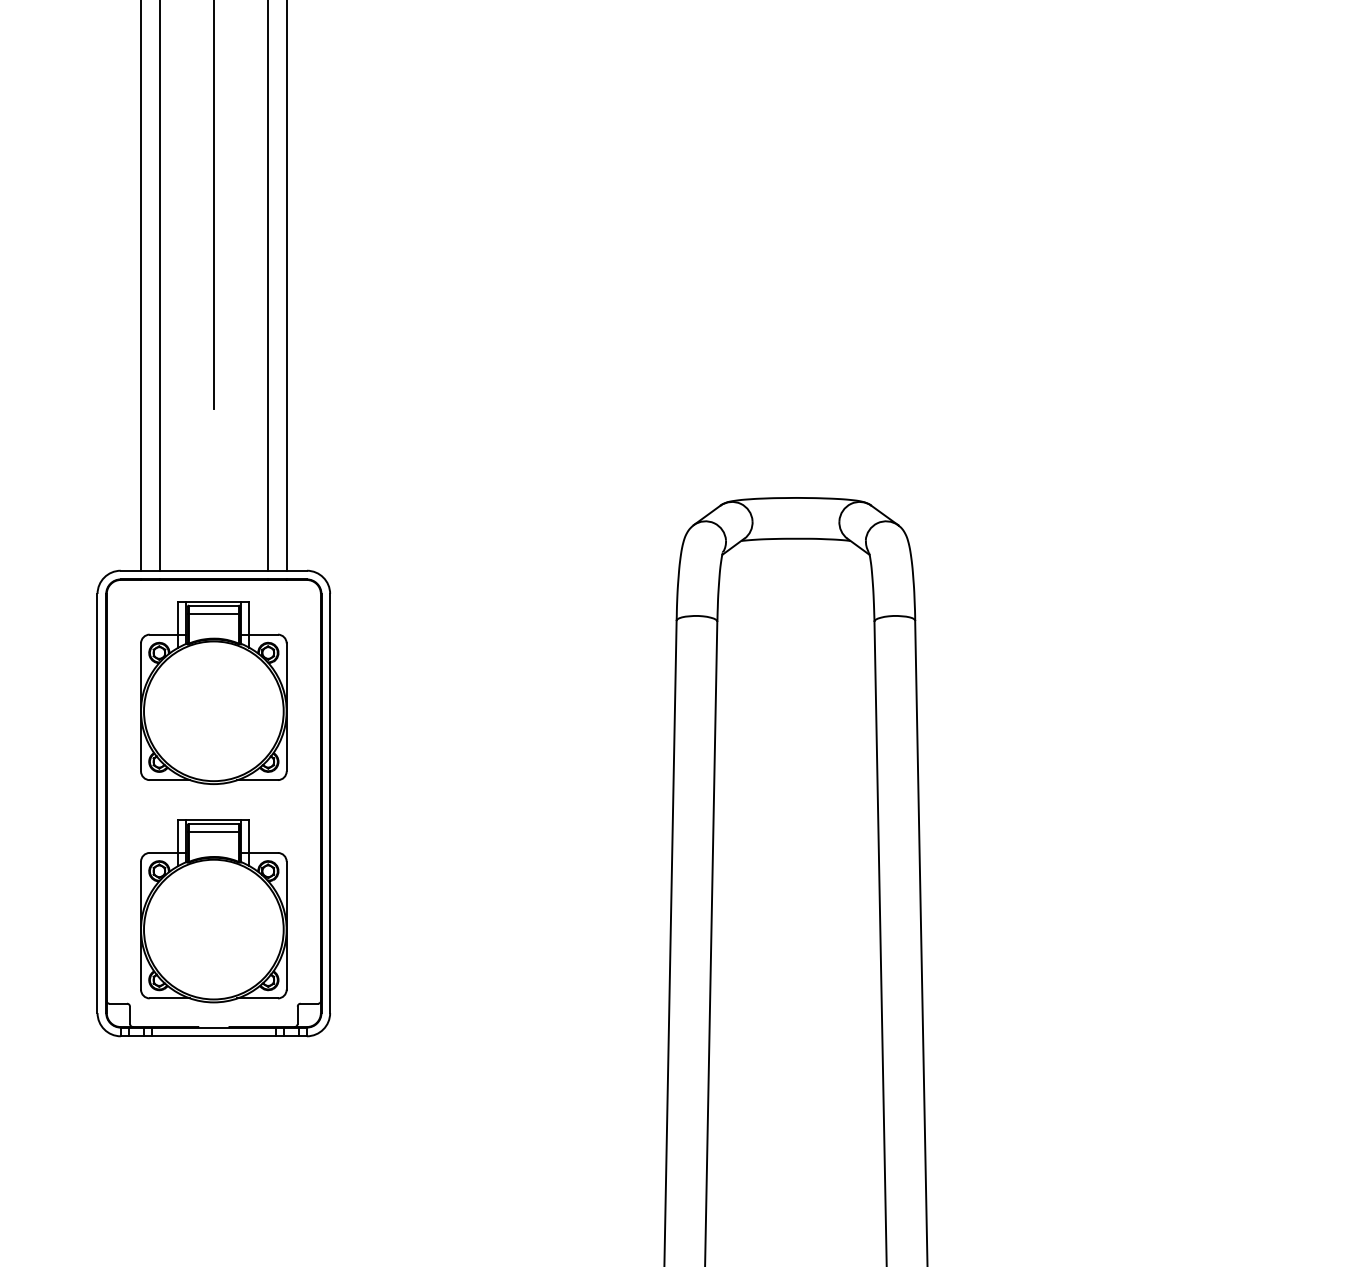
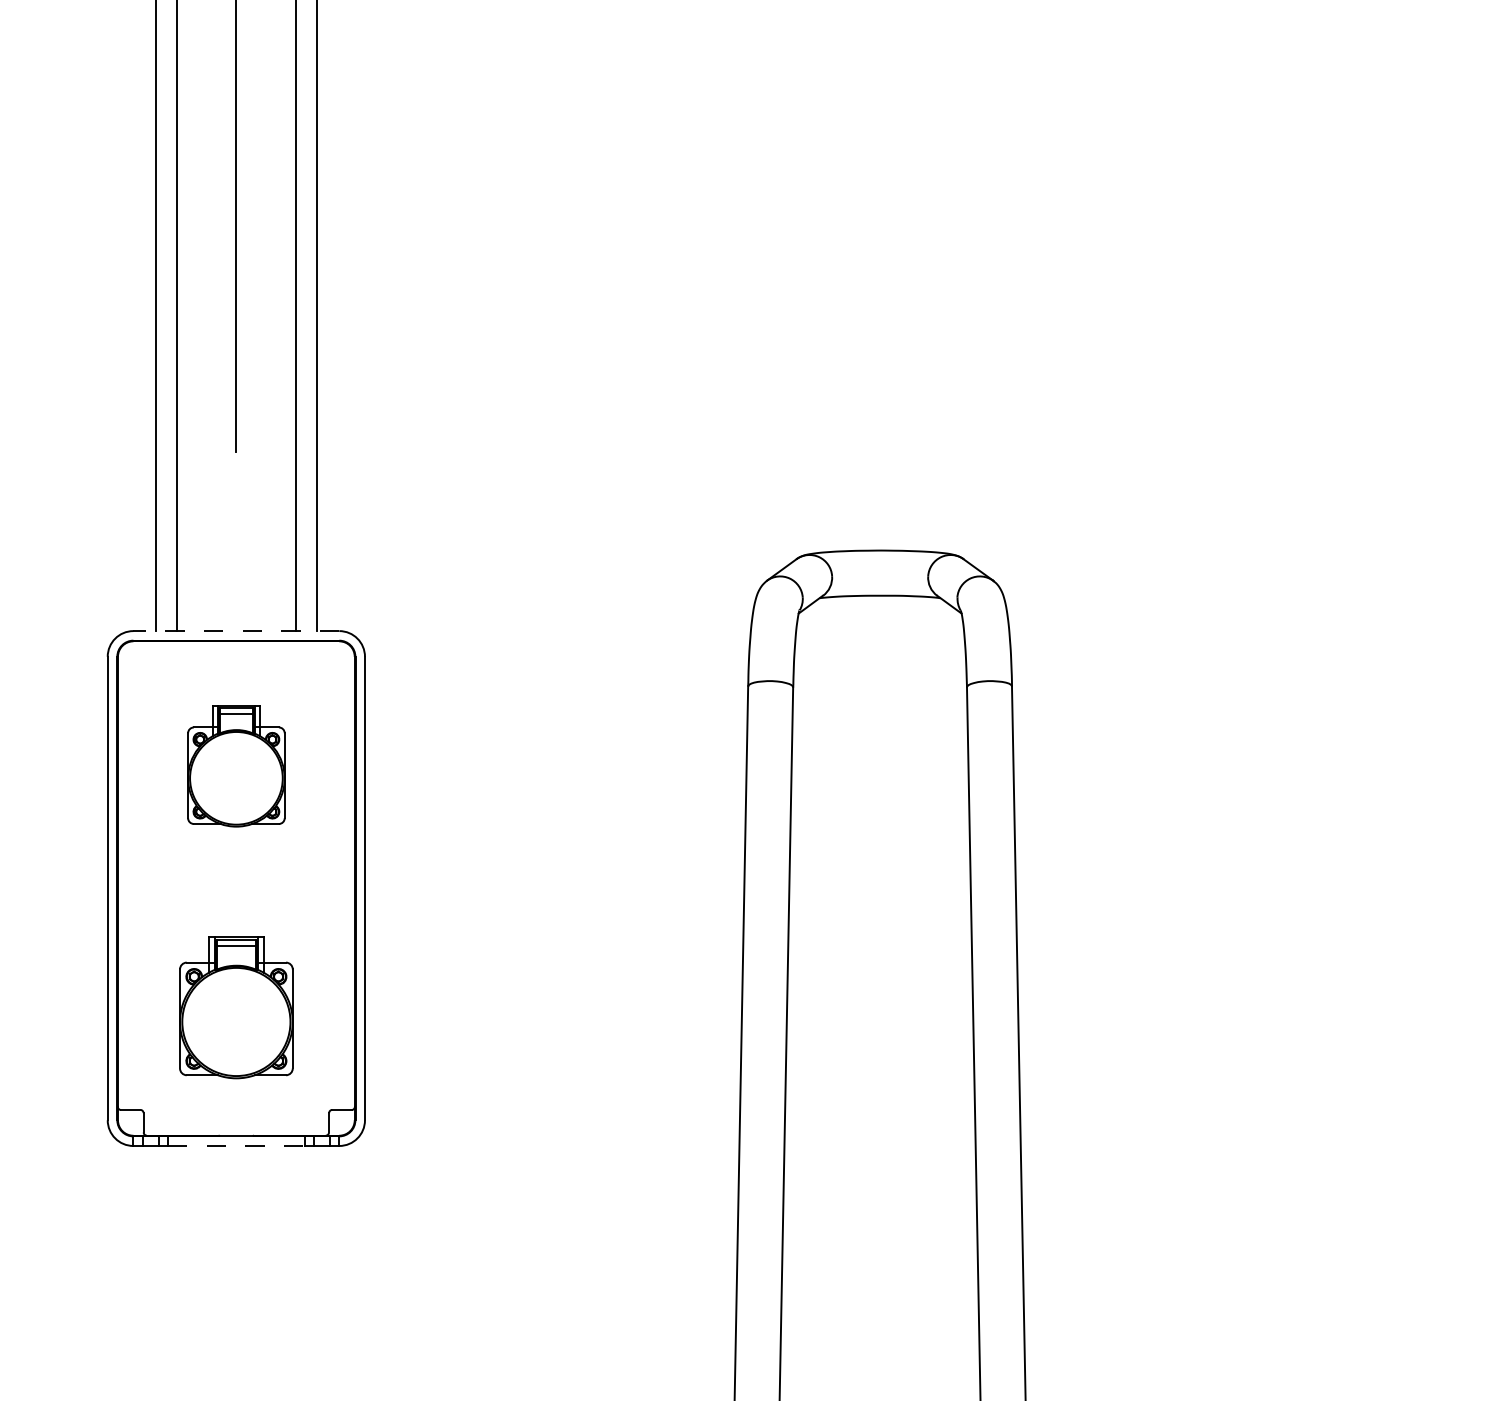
line: (213, 570) -> (236, 630), solid -> dashed
part: (213, 692) -> (236, 765), size x0.6
part: (213, 911) -> (236, 1007), size x0.7
line: (213, 1035) -> (236, 1145), solid -> dashed

